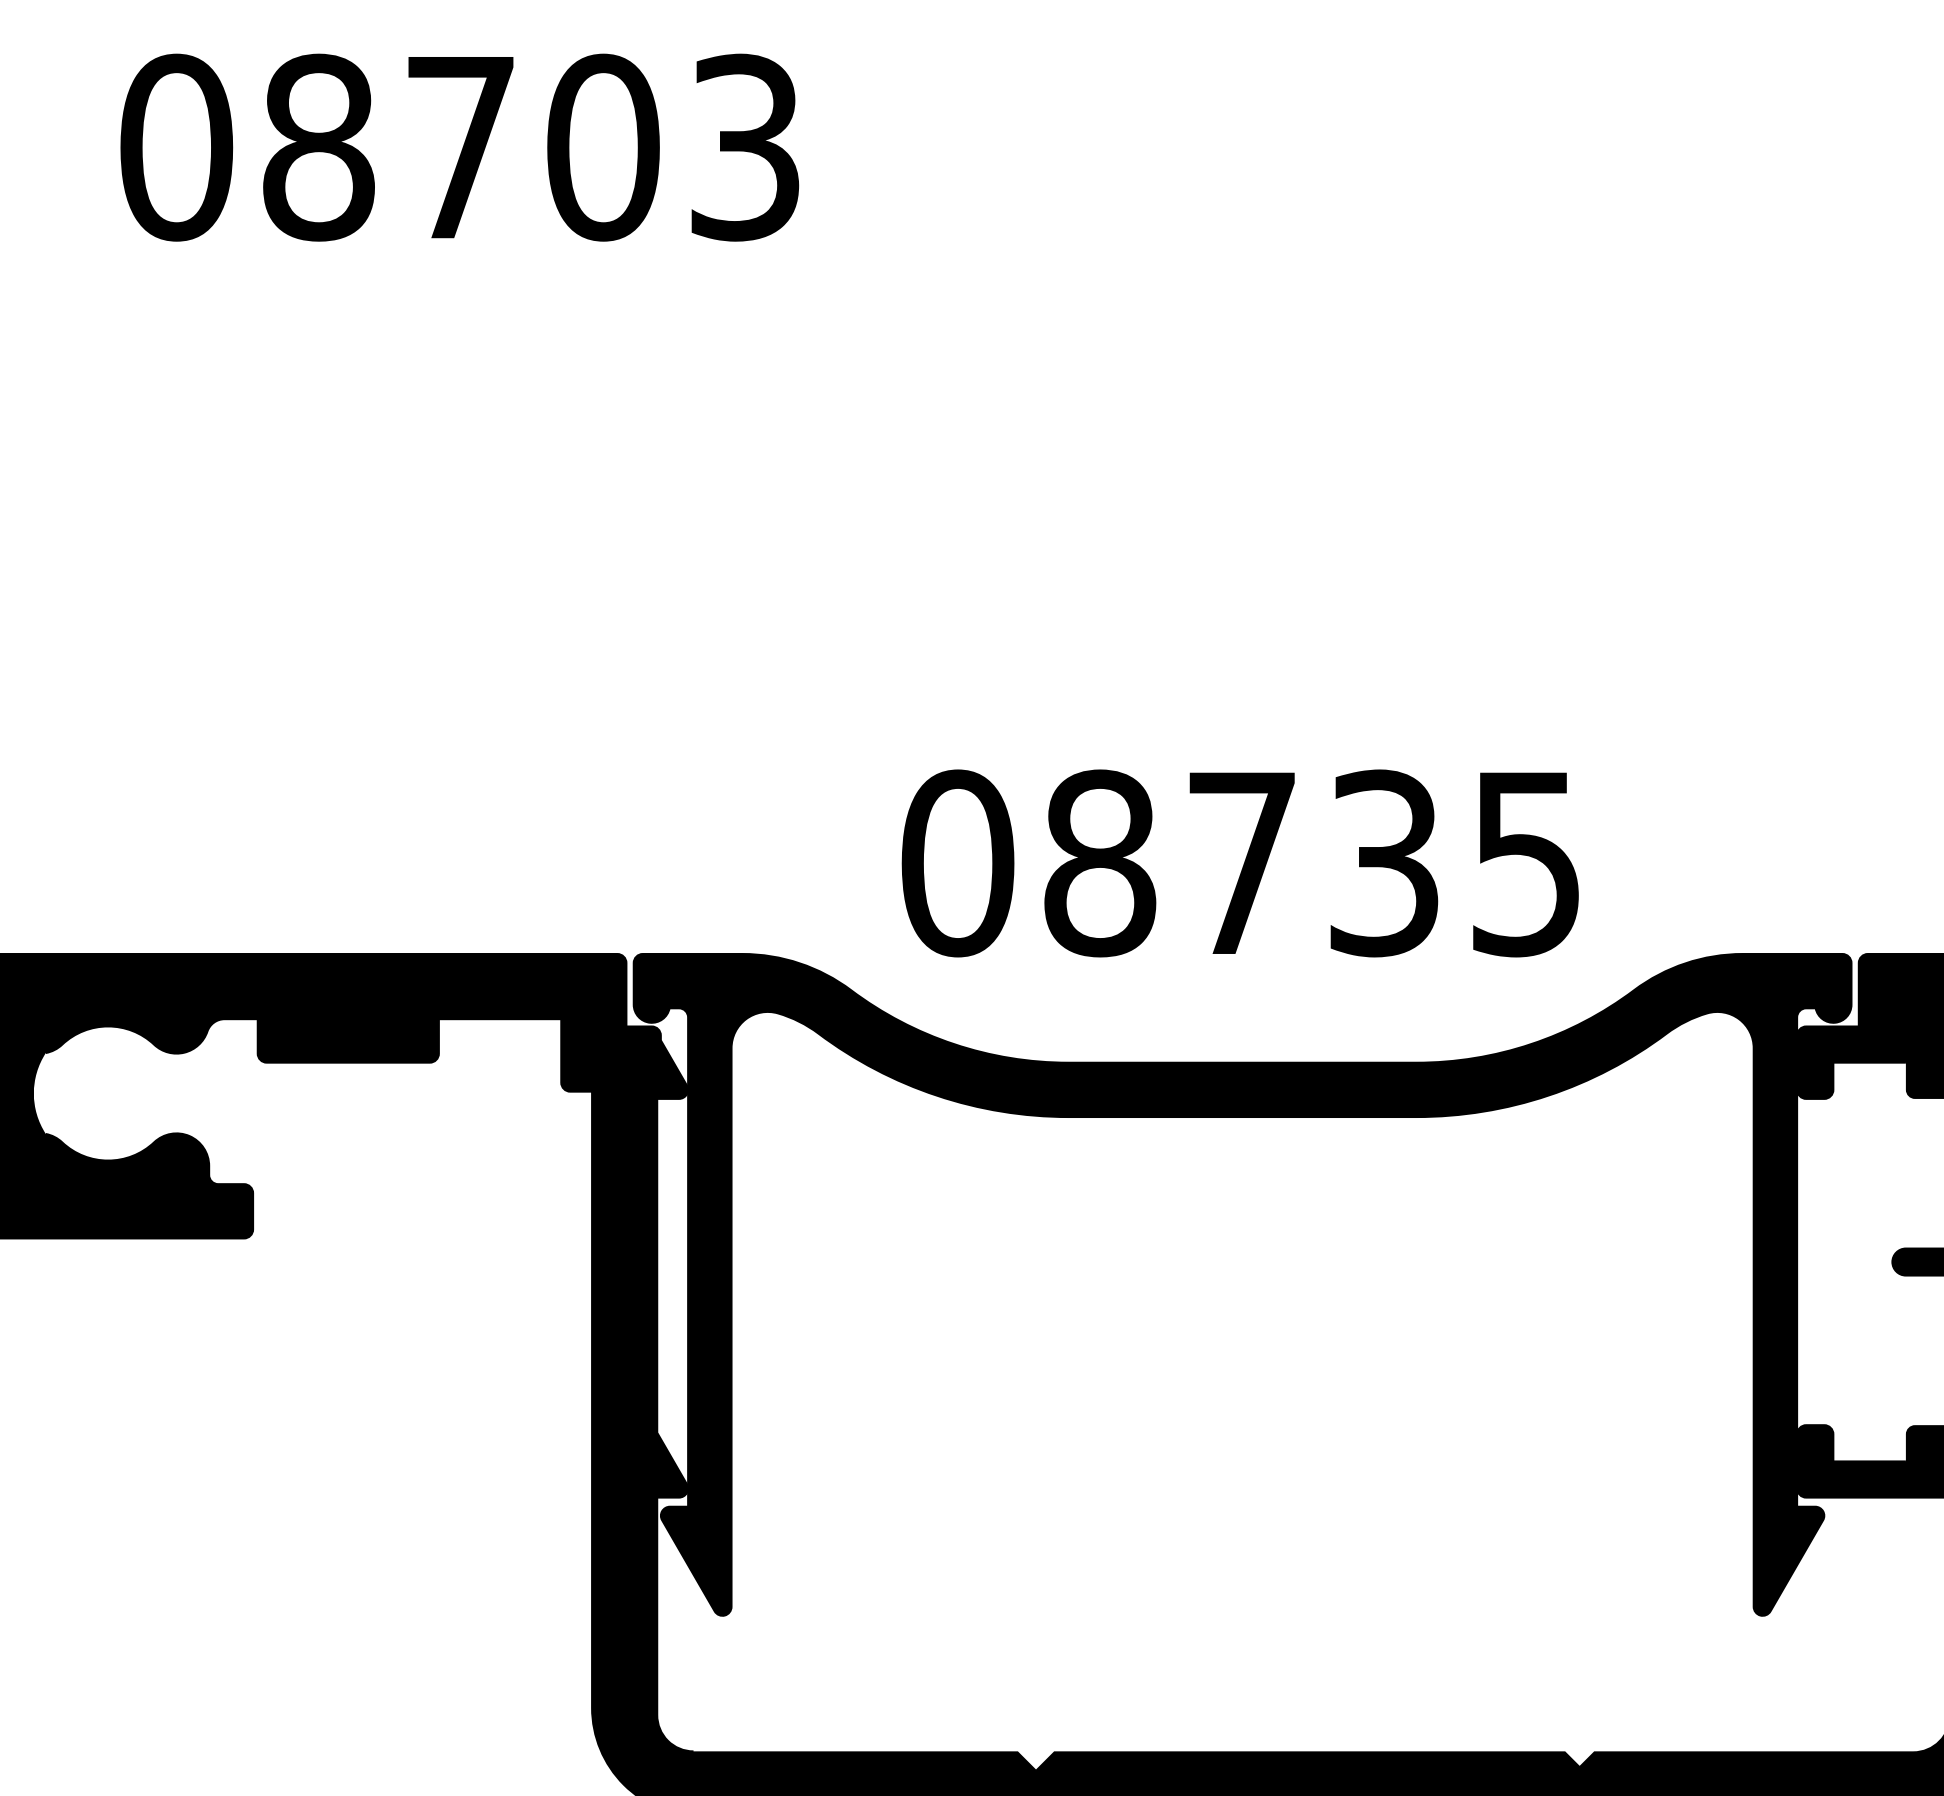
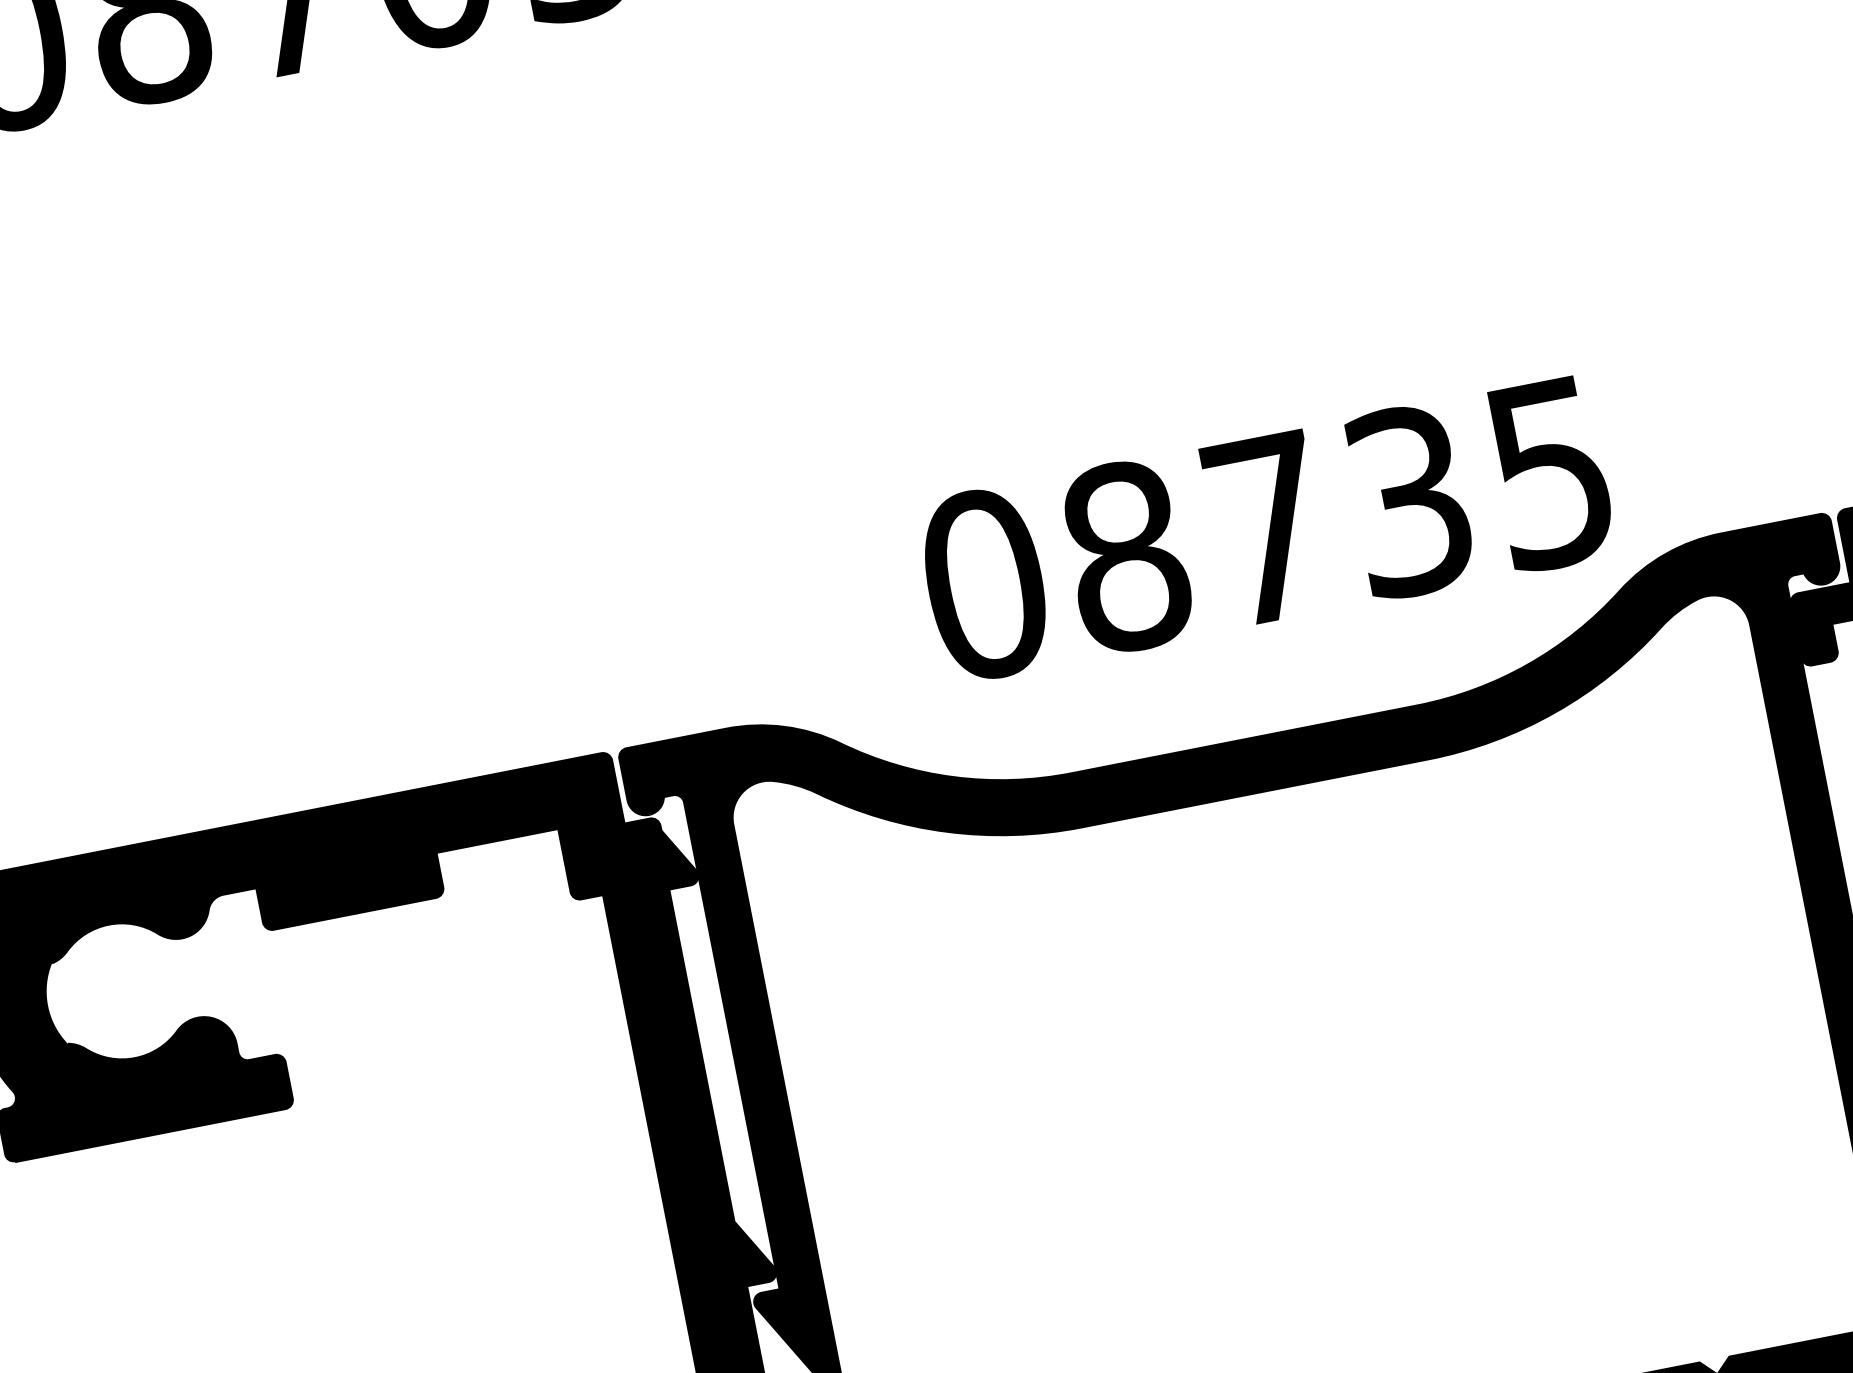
text: (1239, 863) -> (1265, 529), moved

